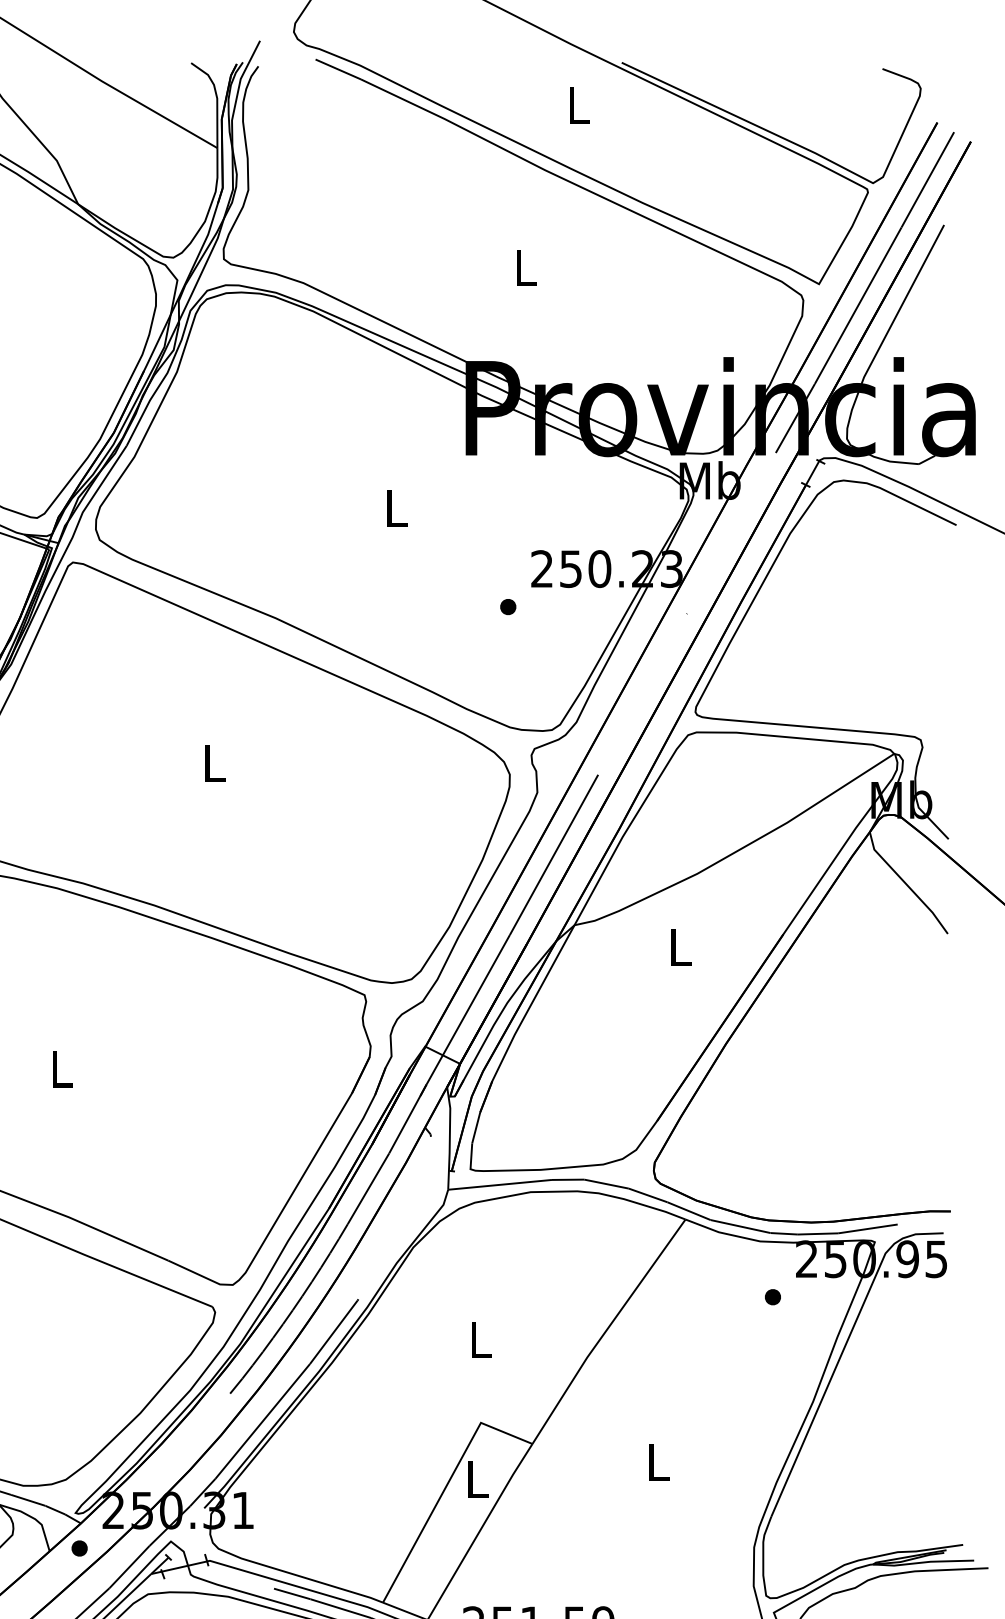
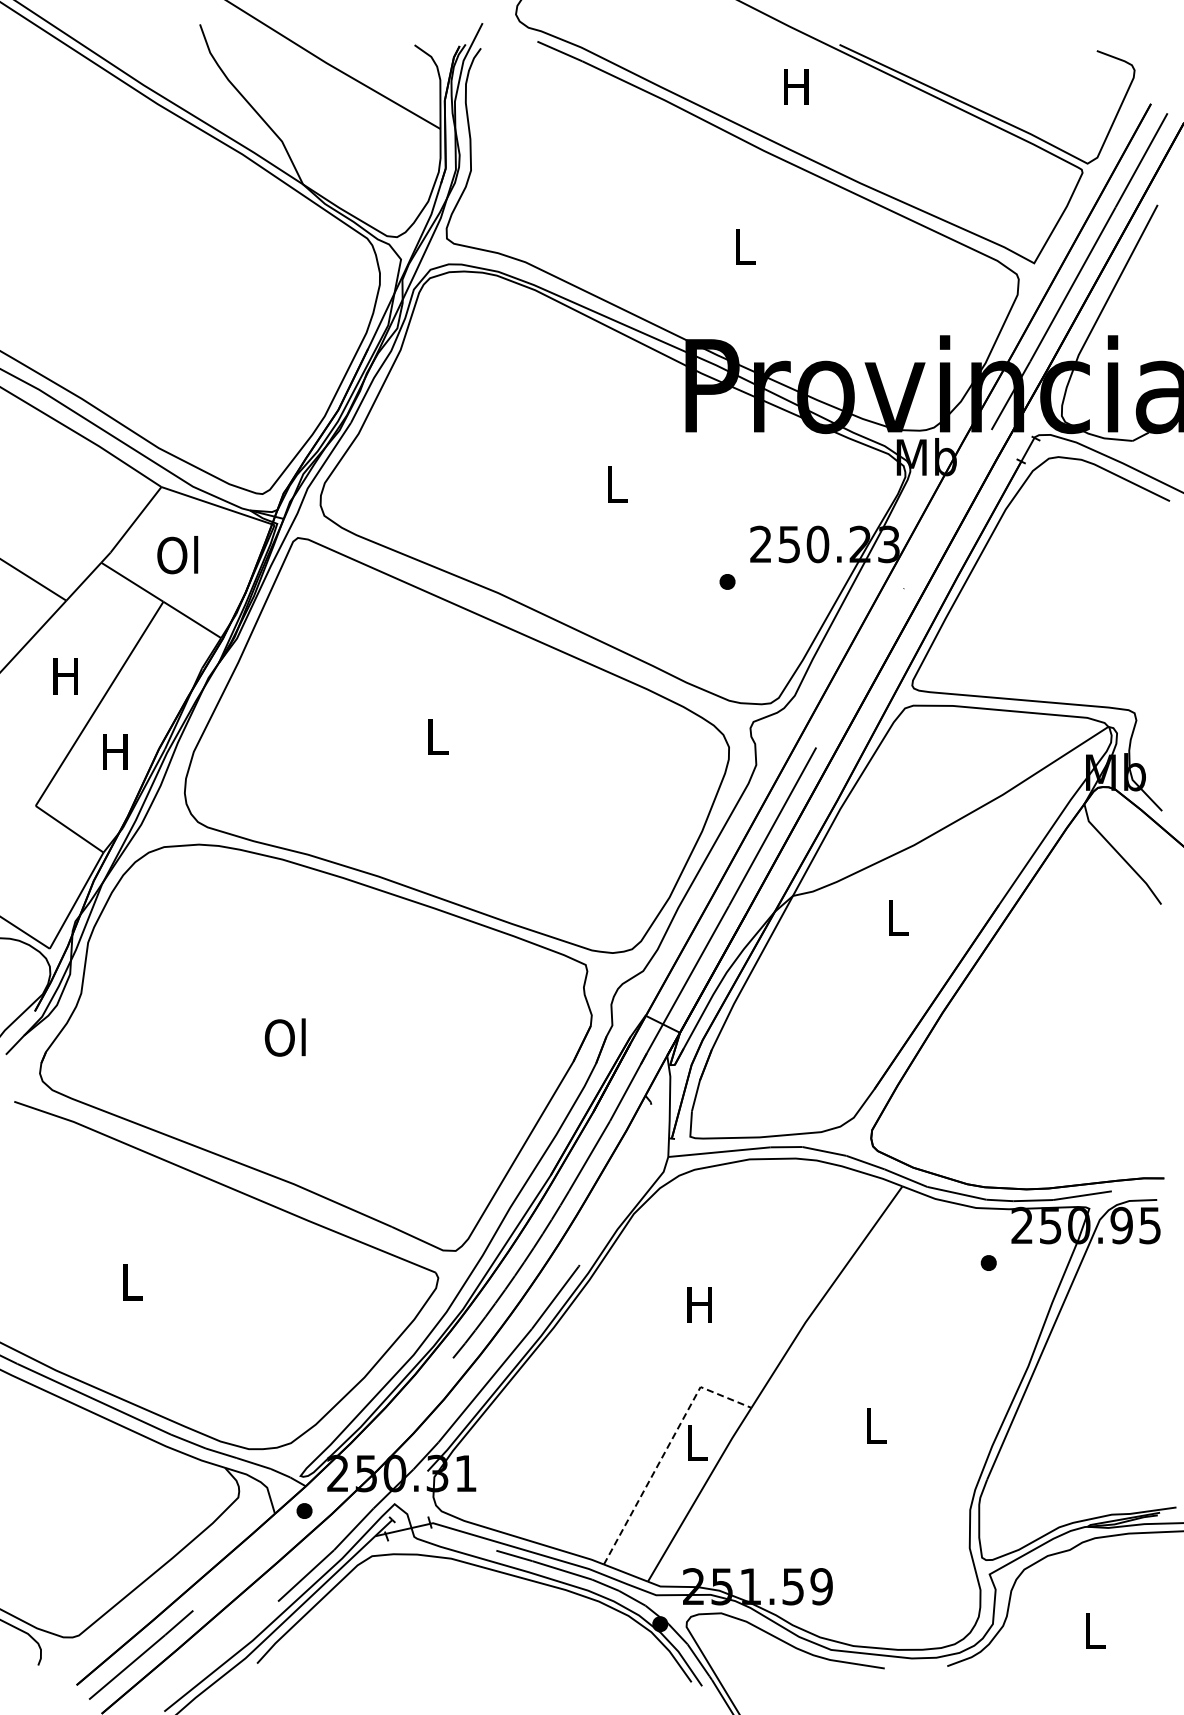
text: (578, 105) -> (796, 86), L -> H
text: (59, 1068) -> (284, 1037), L -> Ol
text: (479, 1339) -> (699, 1304), L -> H
line: (445, 1487) -> (665, 1450), solid -> dashed

